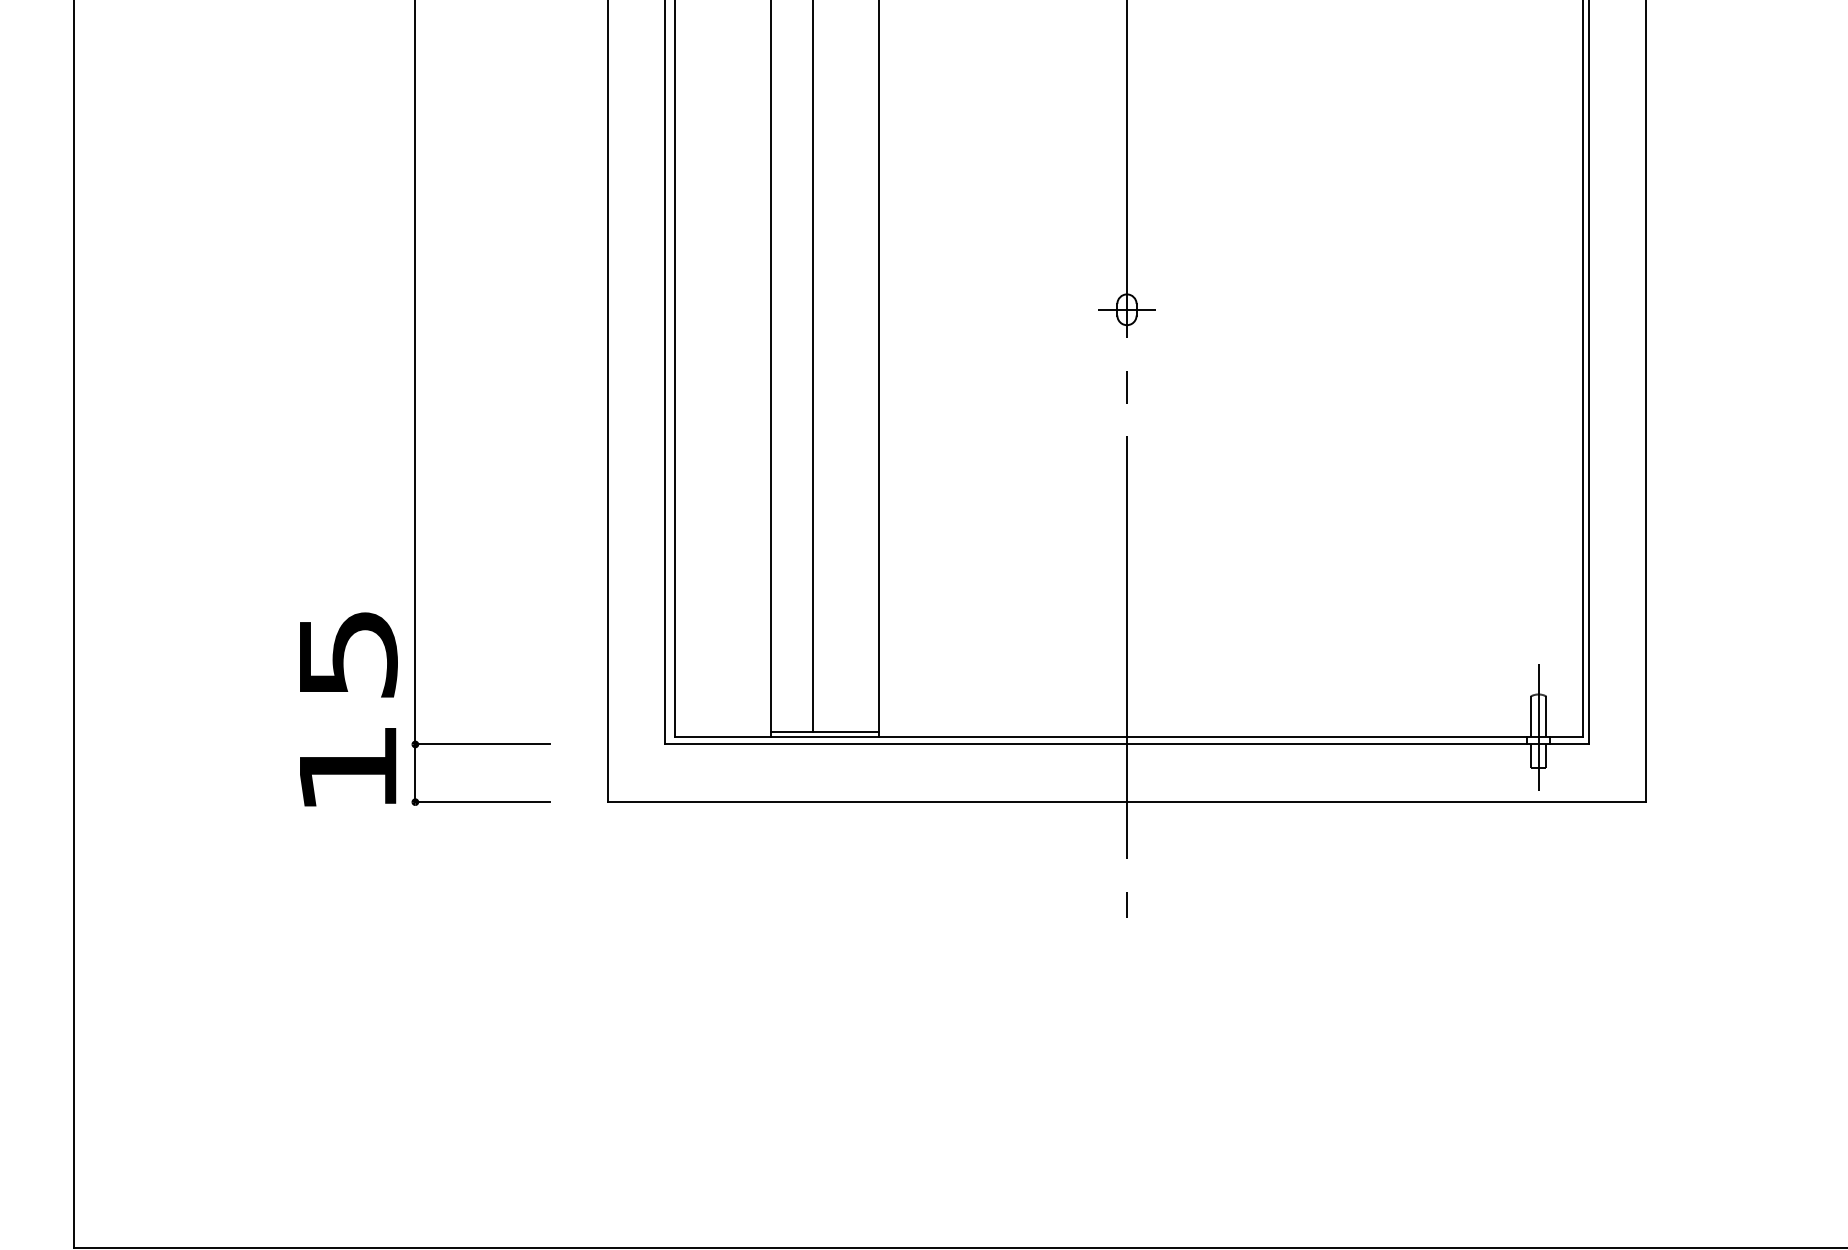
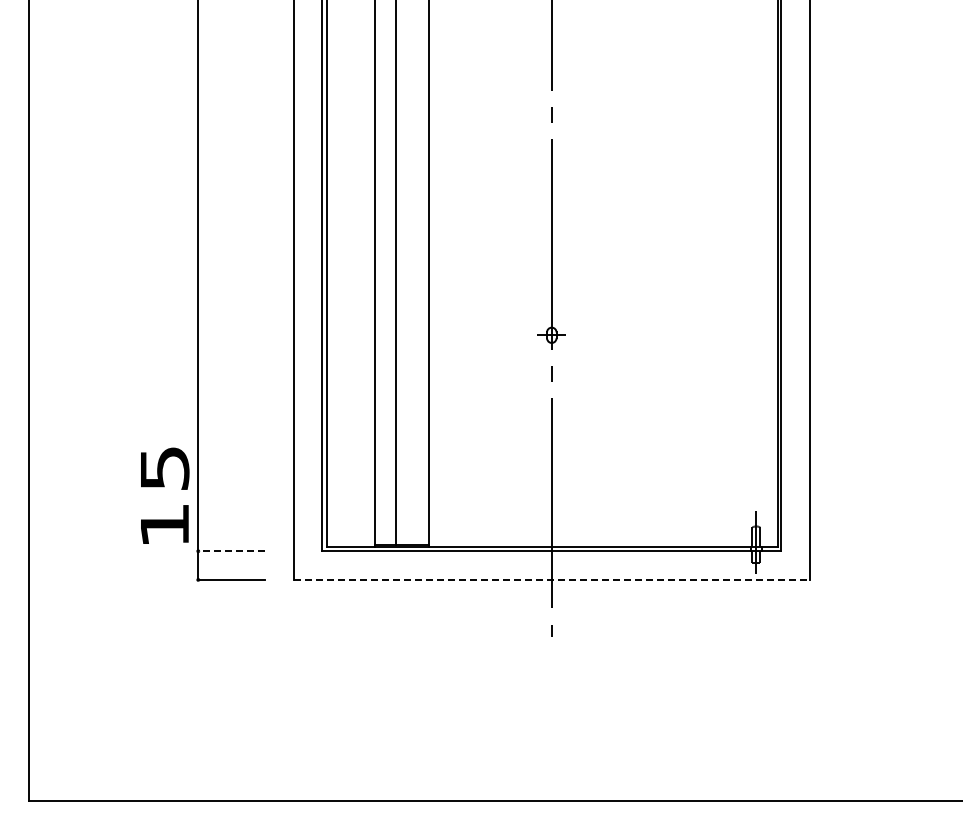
text: (349, 708) -> (165, 495), moved
line: (482, 744) -> (231, 551), solid -> dashed
line: (1126, 801) -> (551, 579), solid -> dashed

